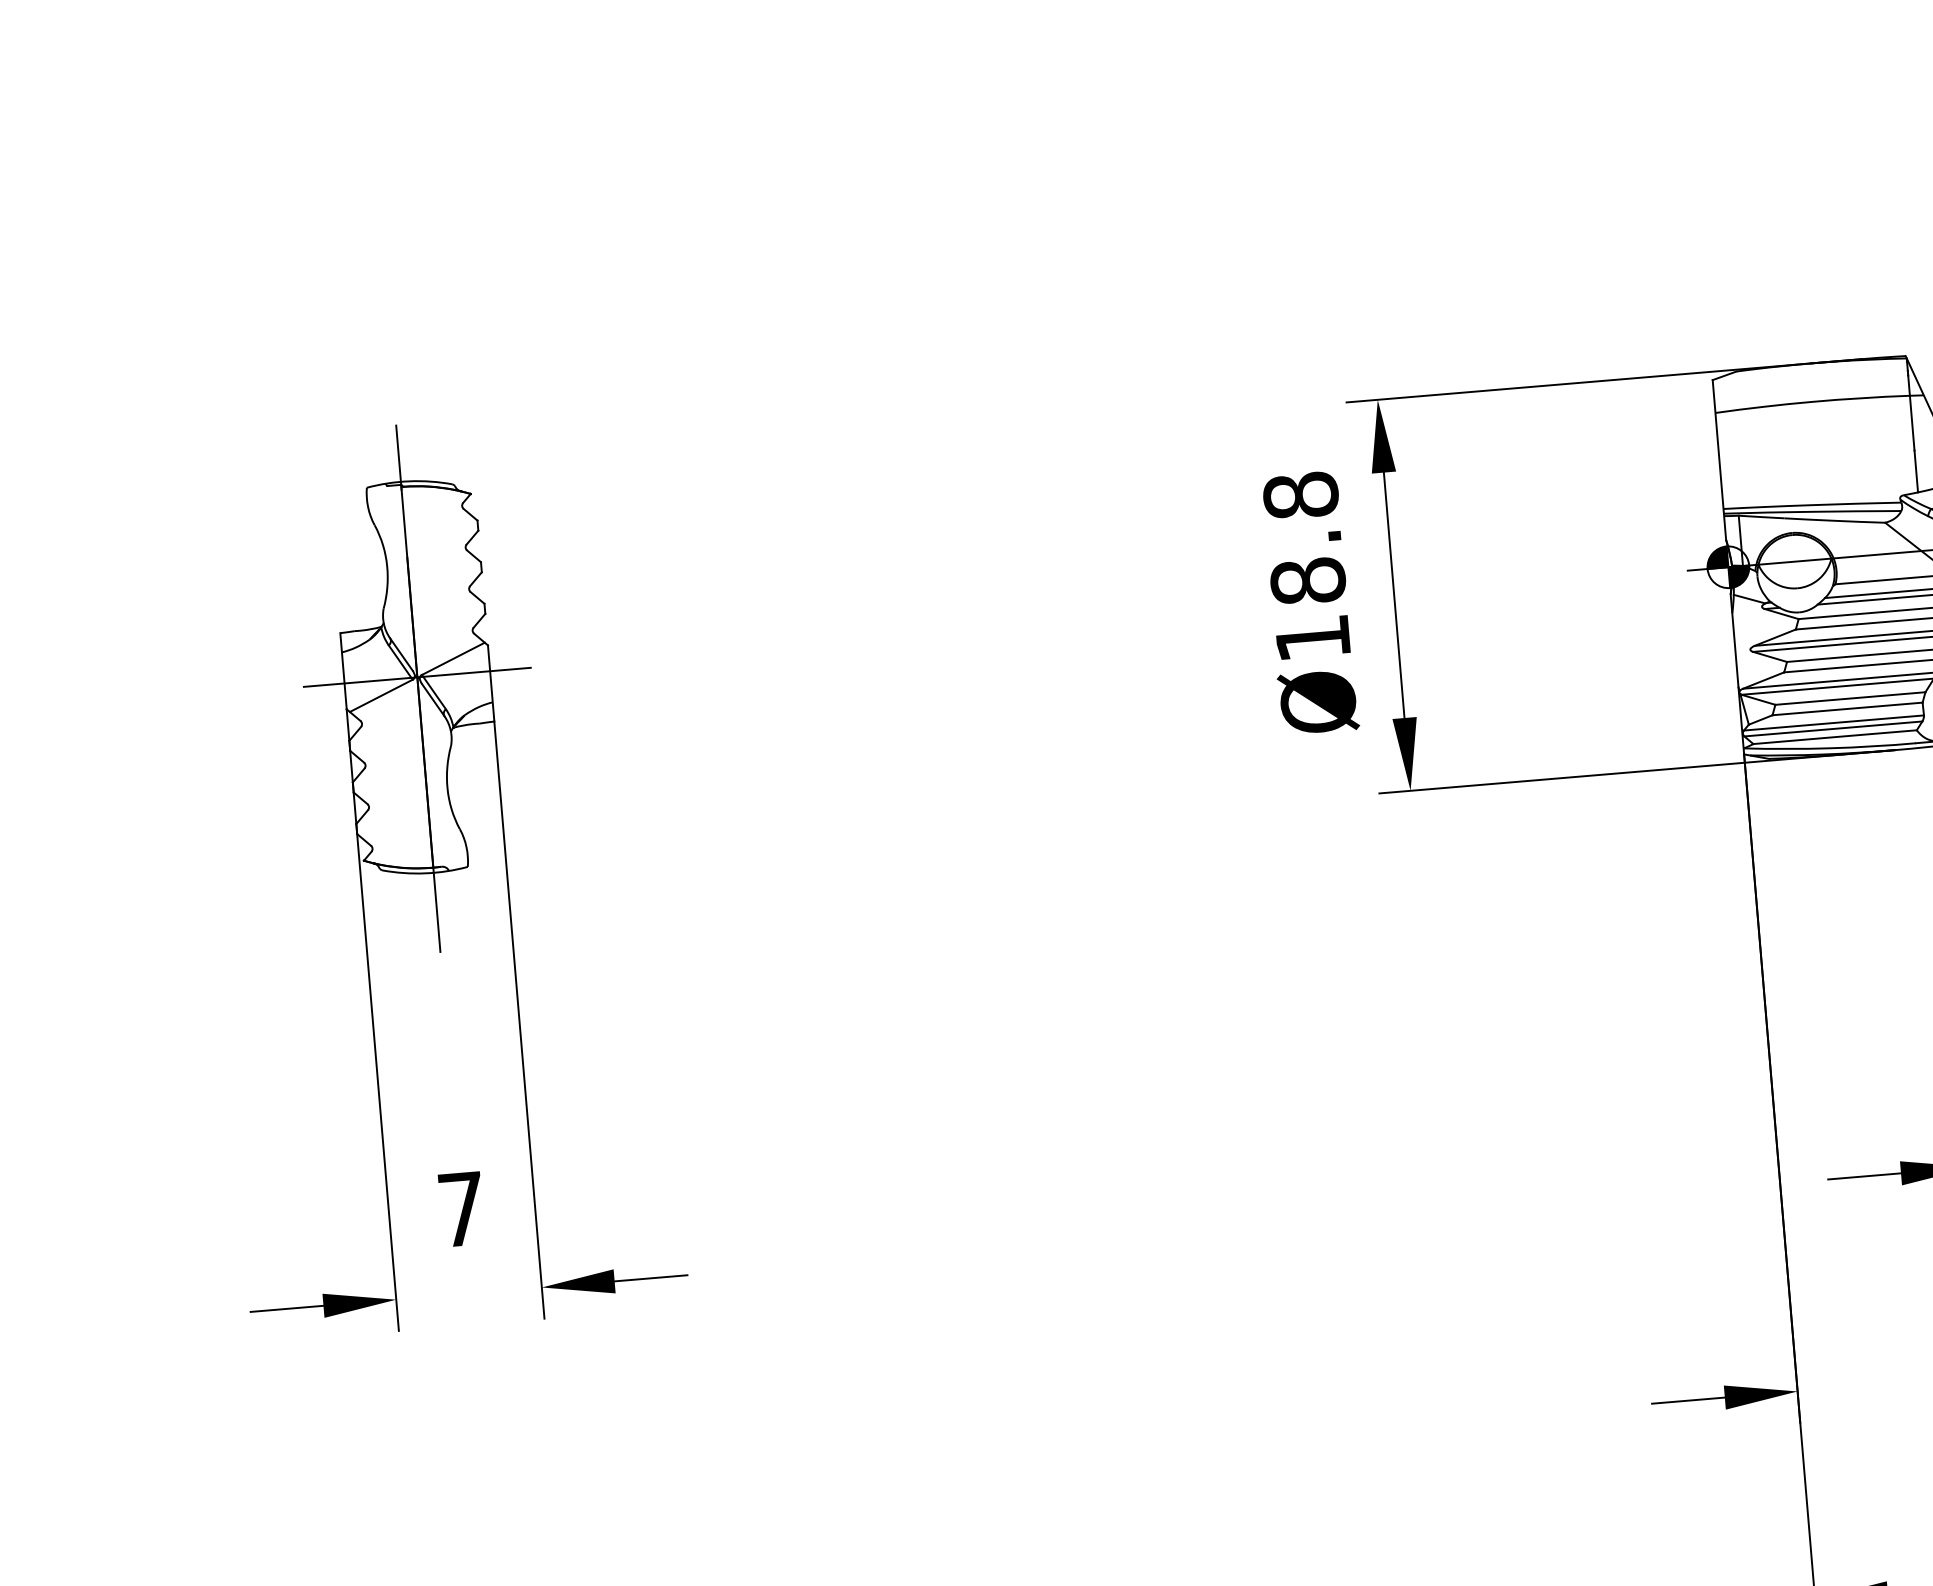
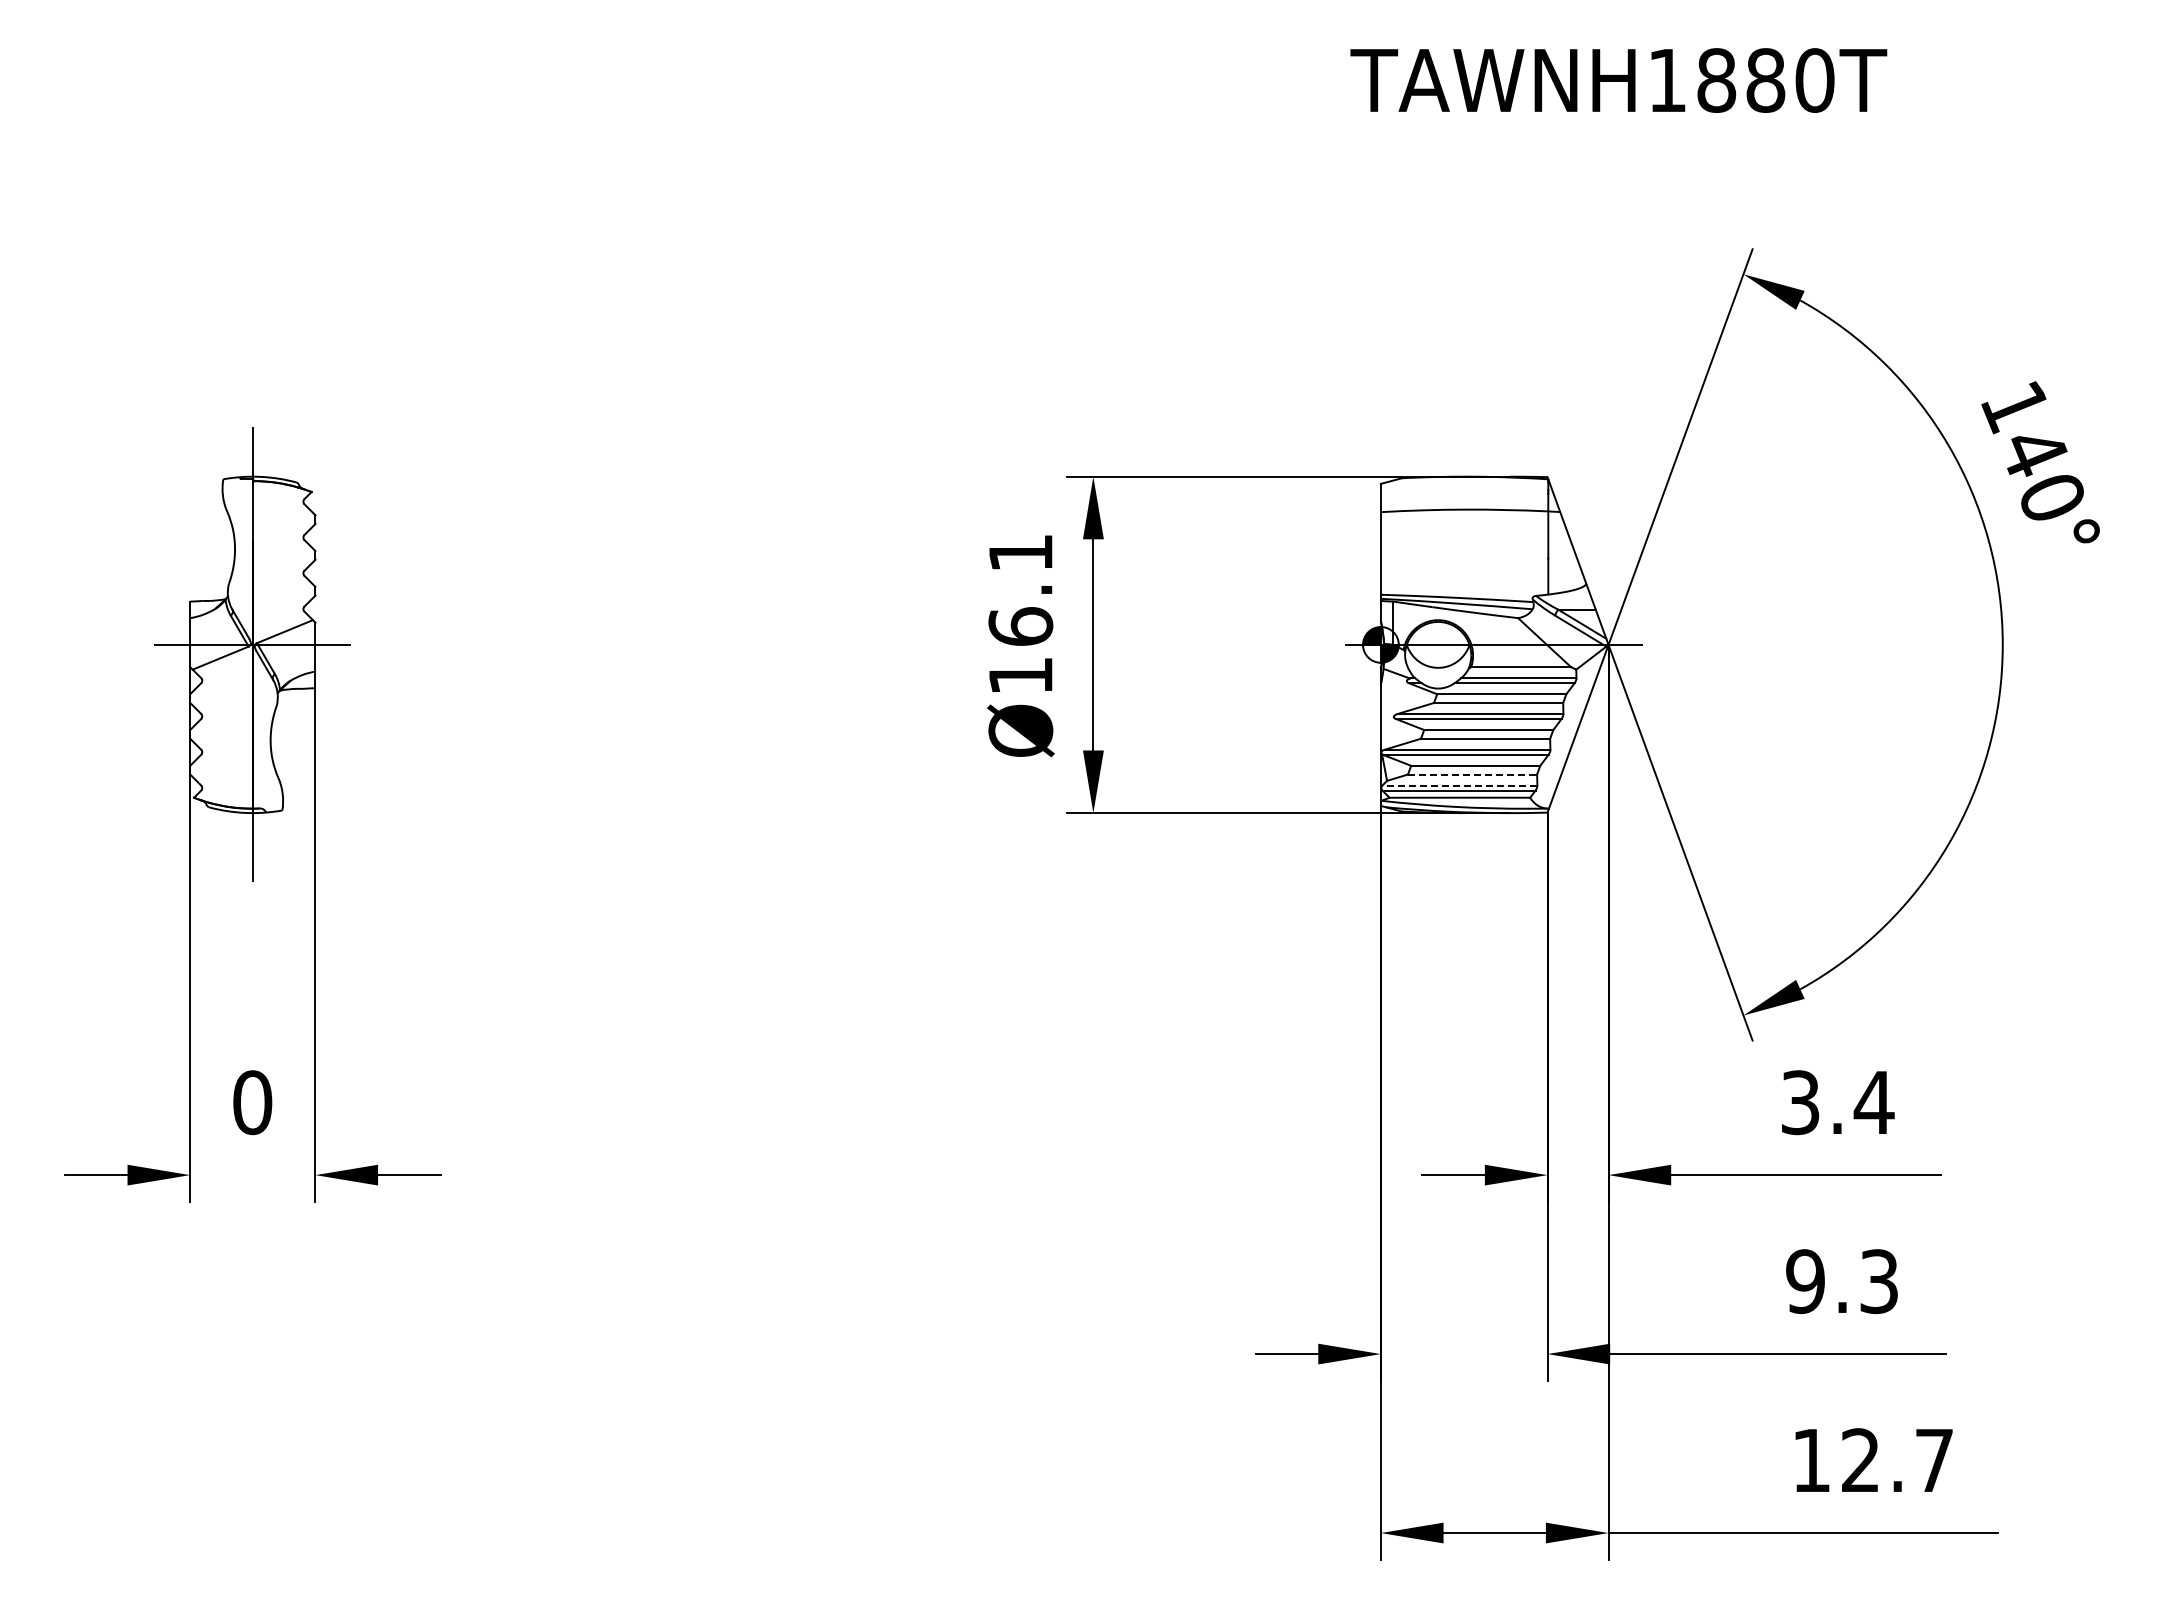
text: (1304, 538) -> (1020, 589), Ø18.8 -> Ø16.1
line: (1847, 708) -> (1472, 774), solid -> dashed
line: (1833, 722) -> (1459, 785), solid -> dashed
text: (461, 1209) -> (252, 1102), 7 -> 0

